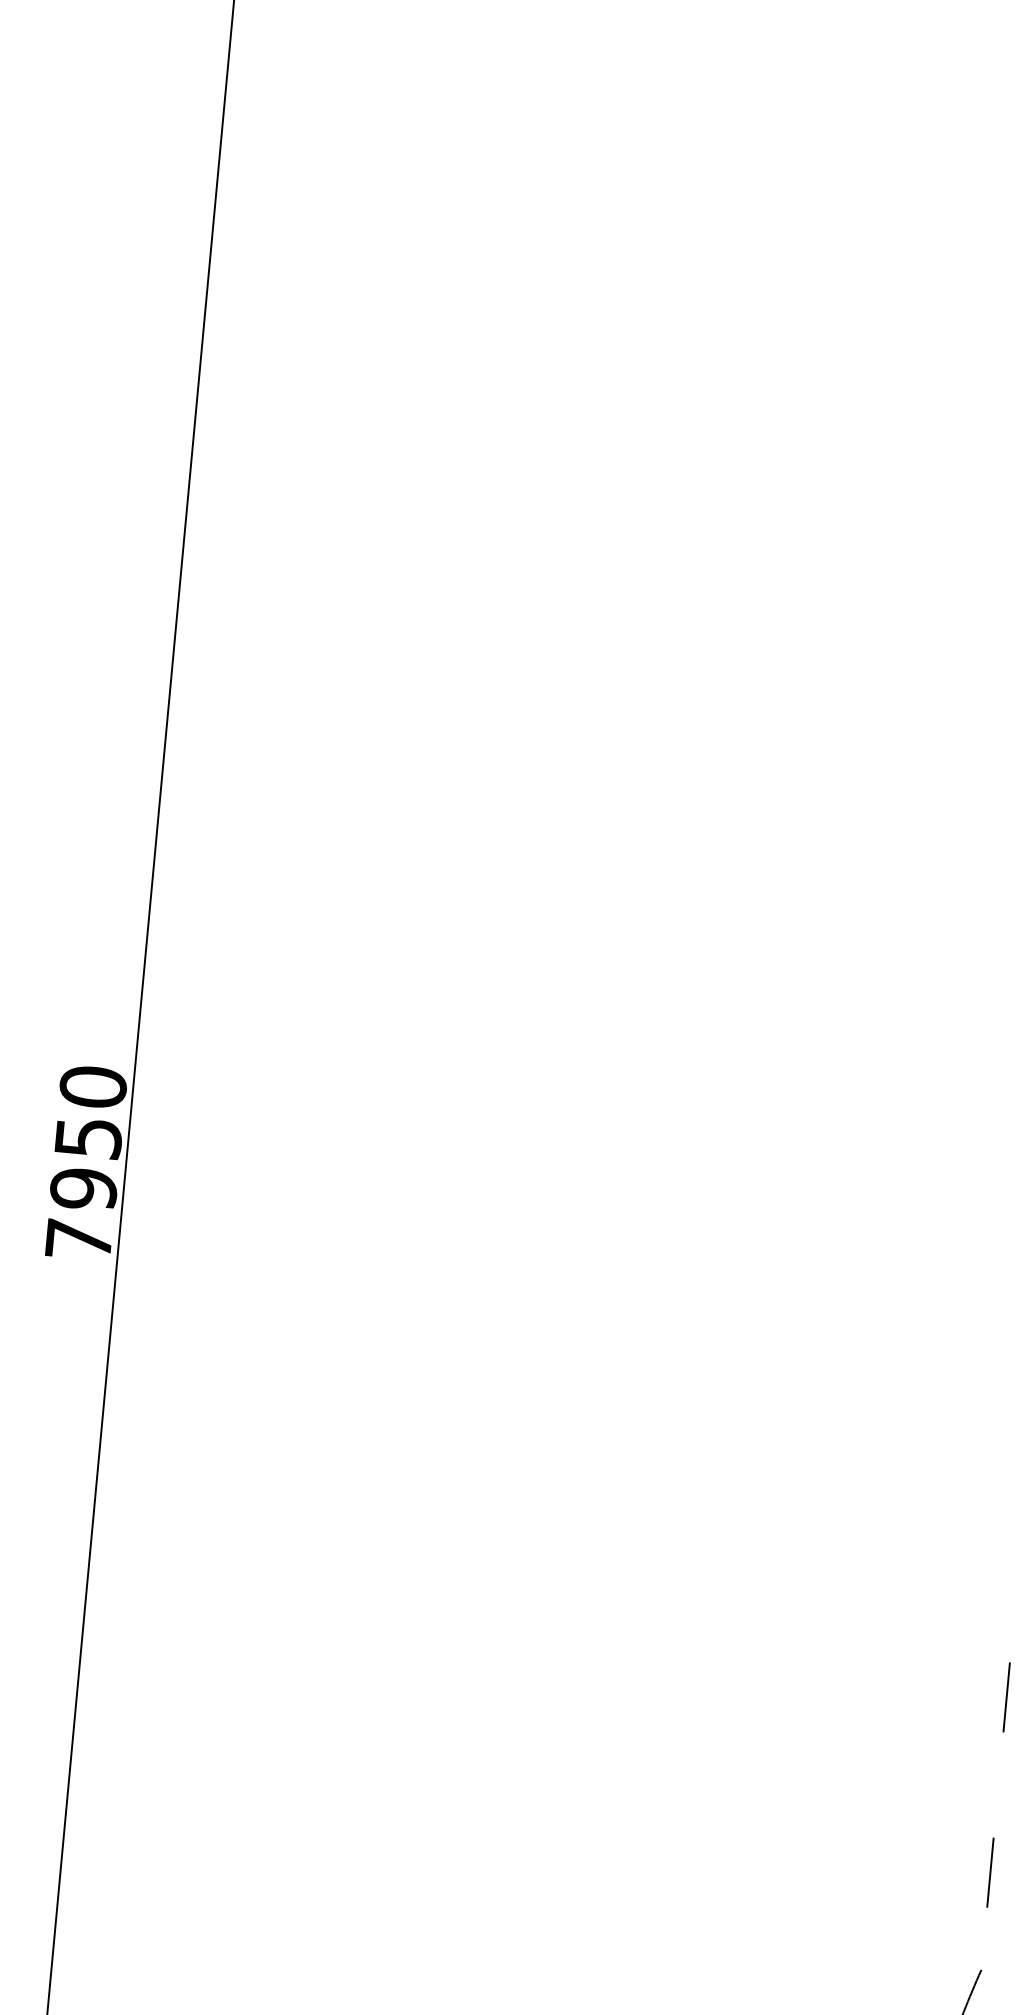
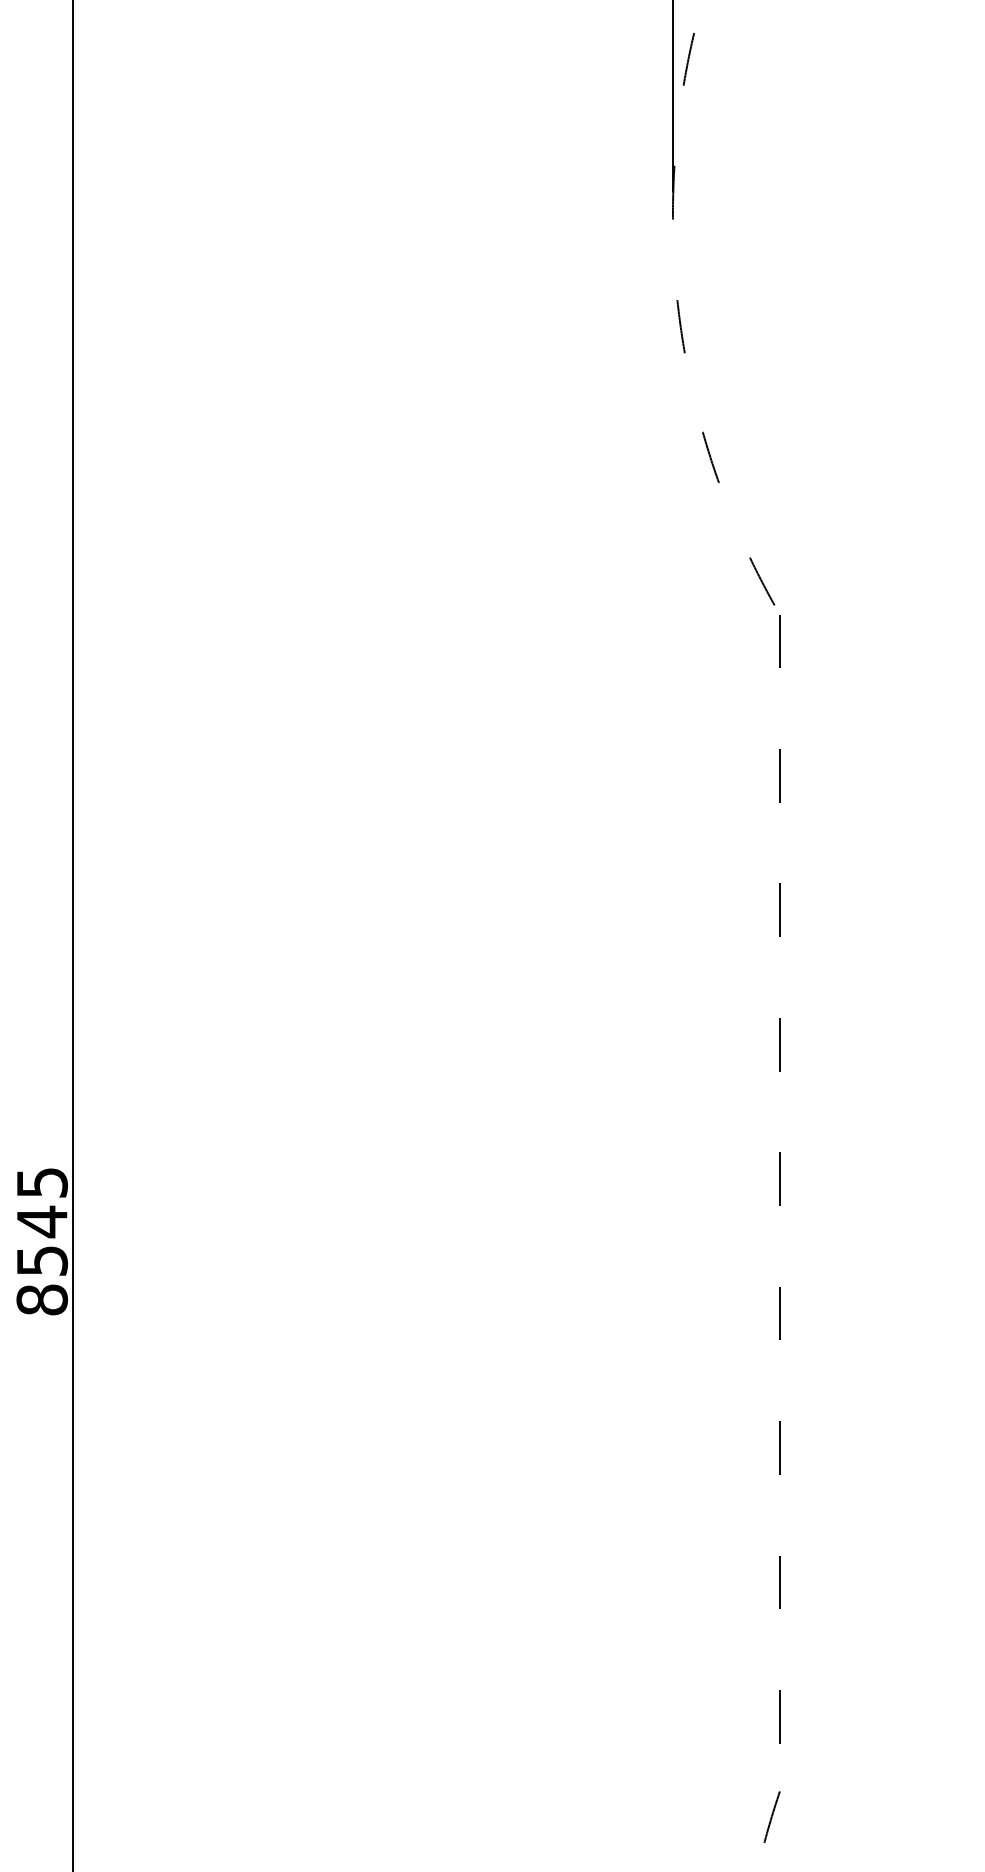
text: (85, 1163) -> (41, 1241), 7950 -> 8545

